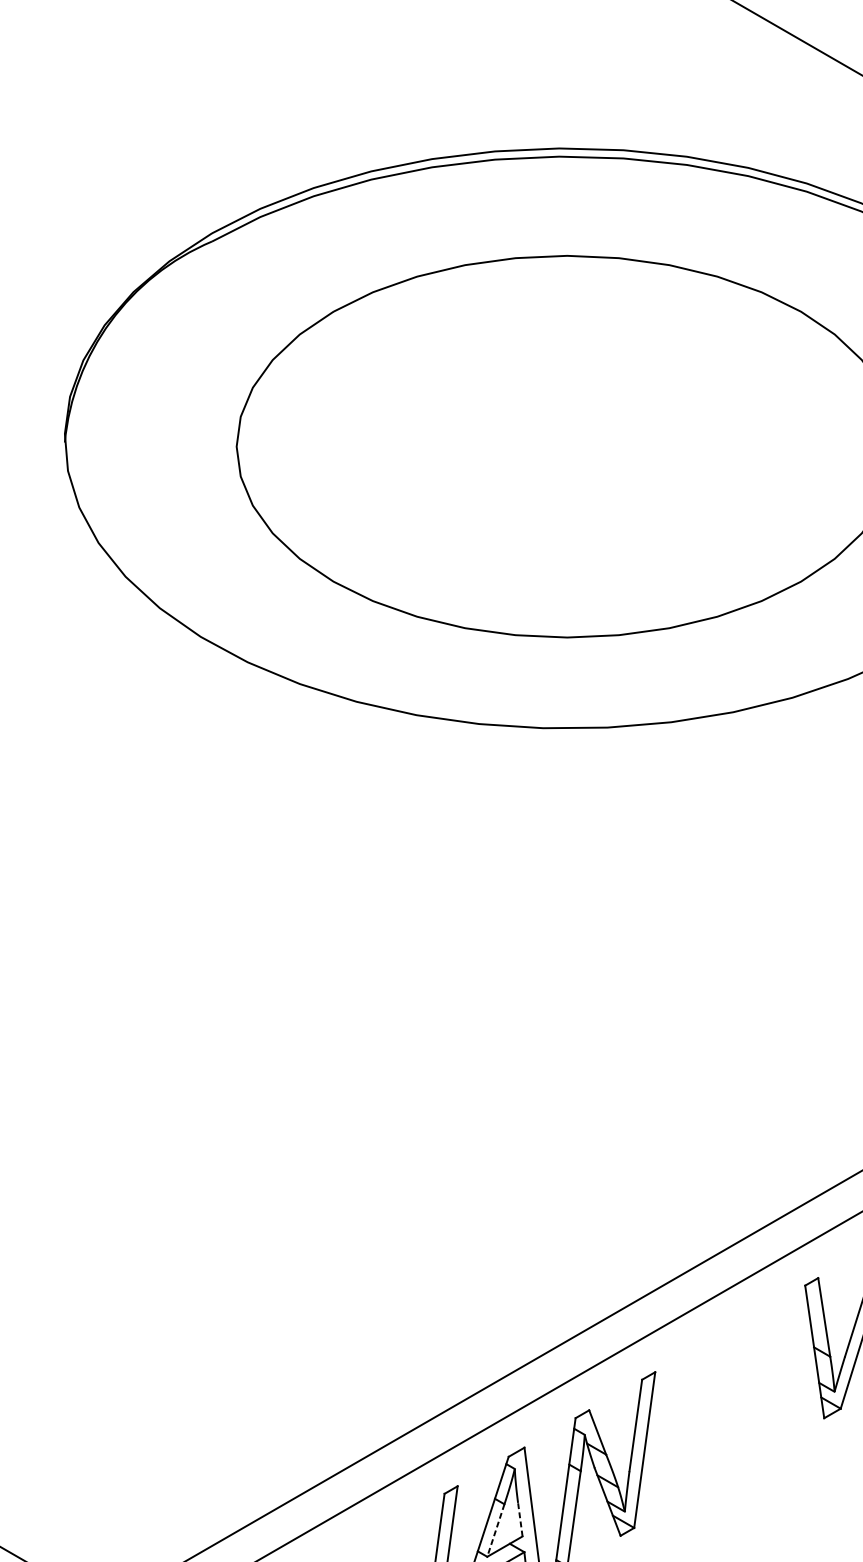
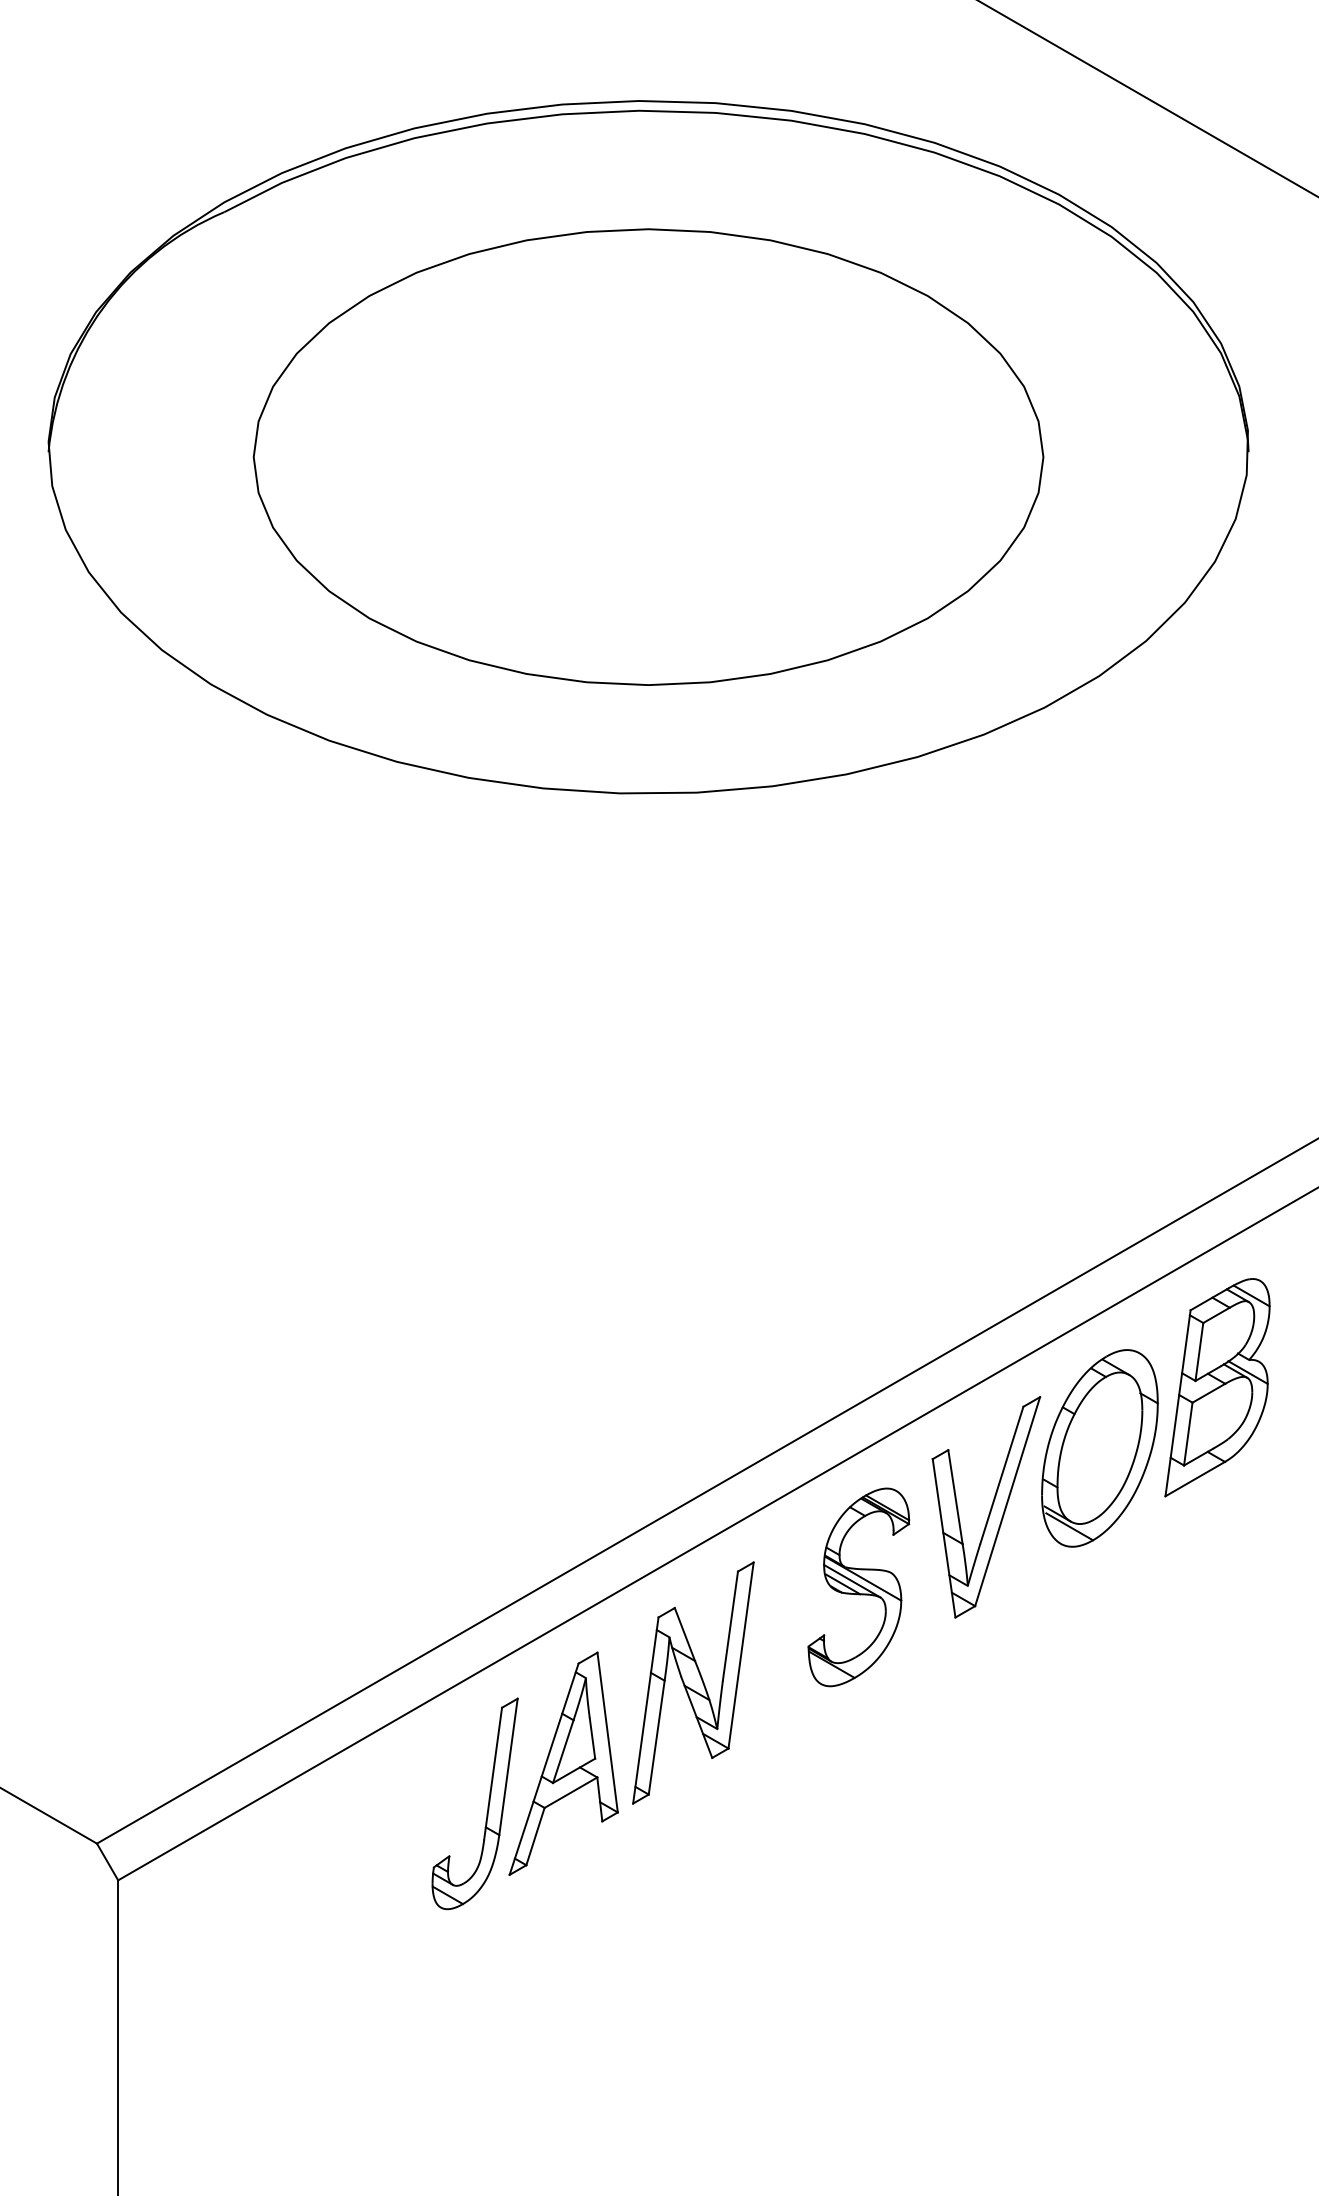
part: (743, 1393) -> (858, 1587), added
line: (520, 1519) -> (592, 1738), dashed -> solid
line: (496, 1531) -> (563, 1752), dashed -> solid

